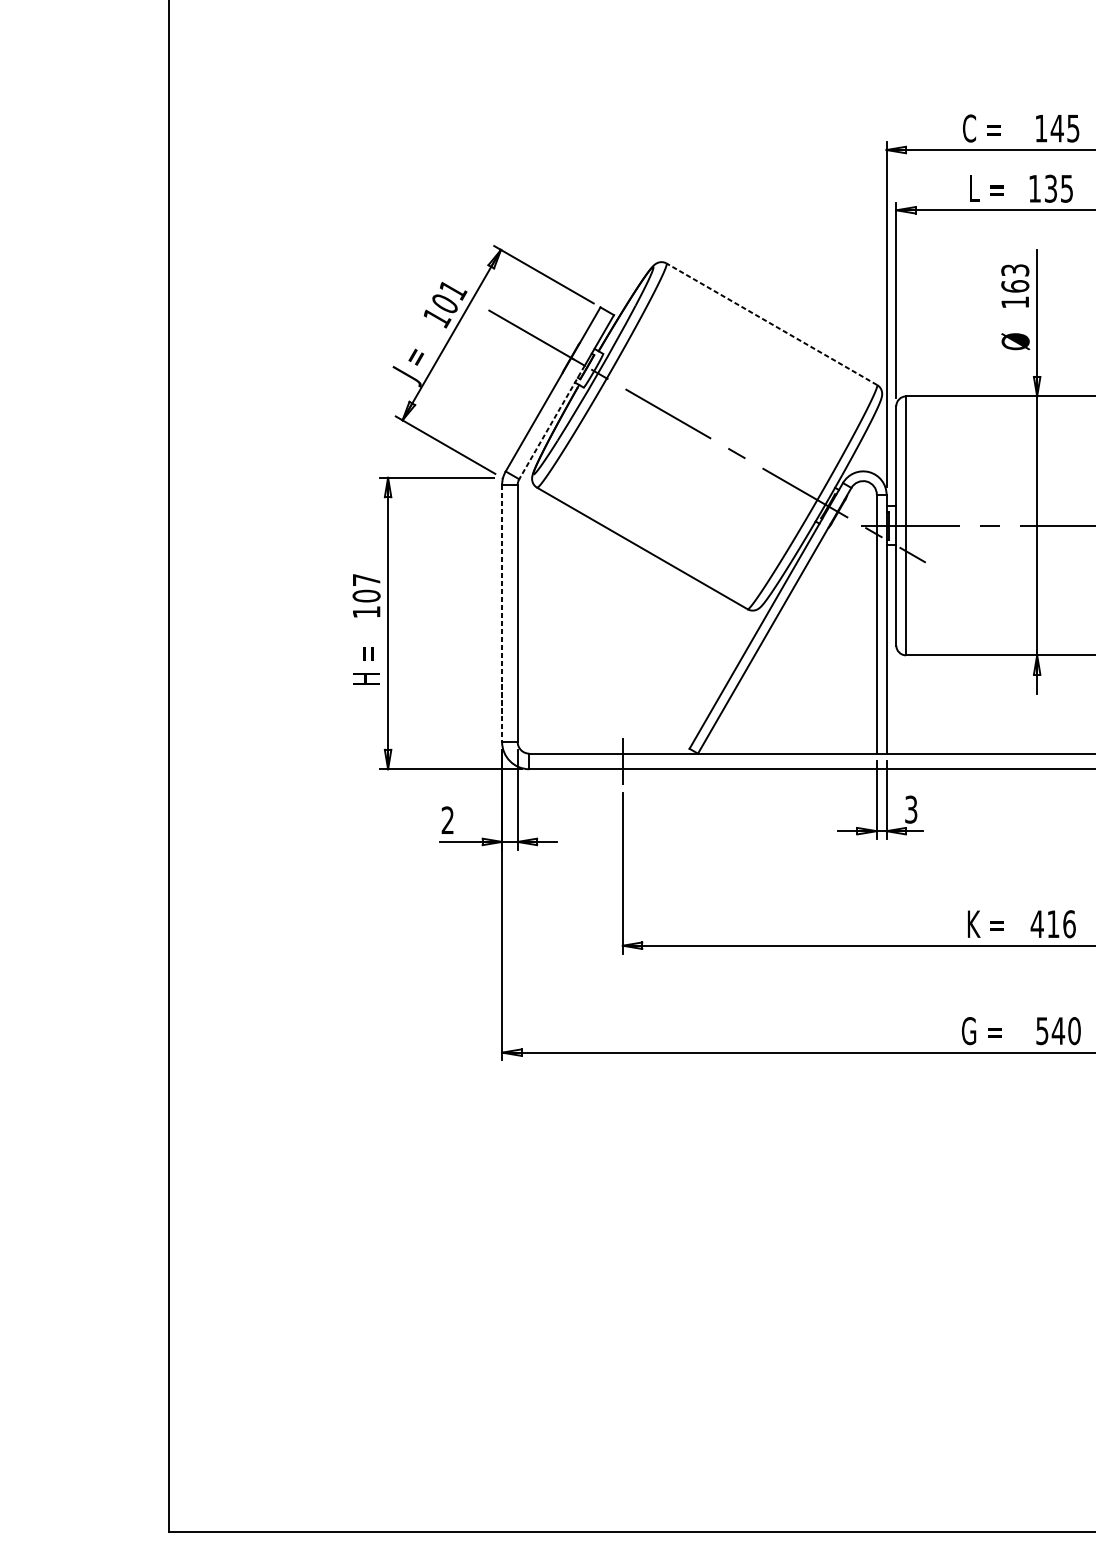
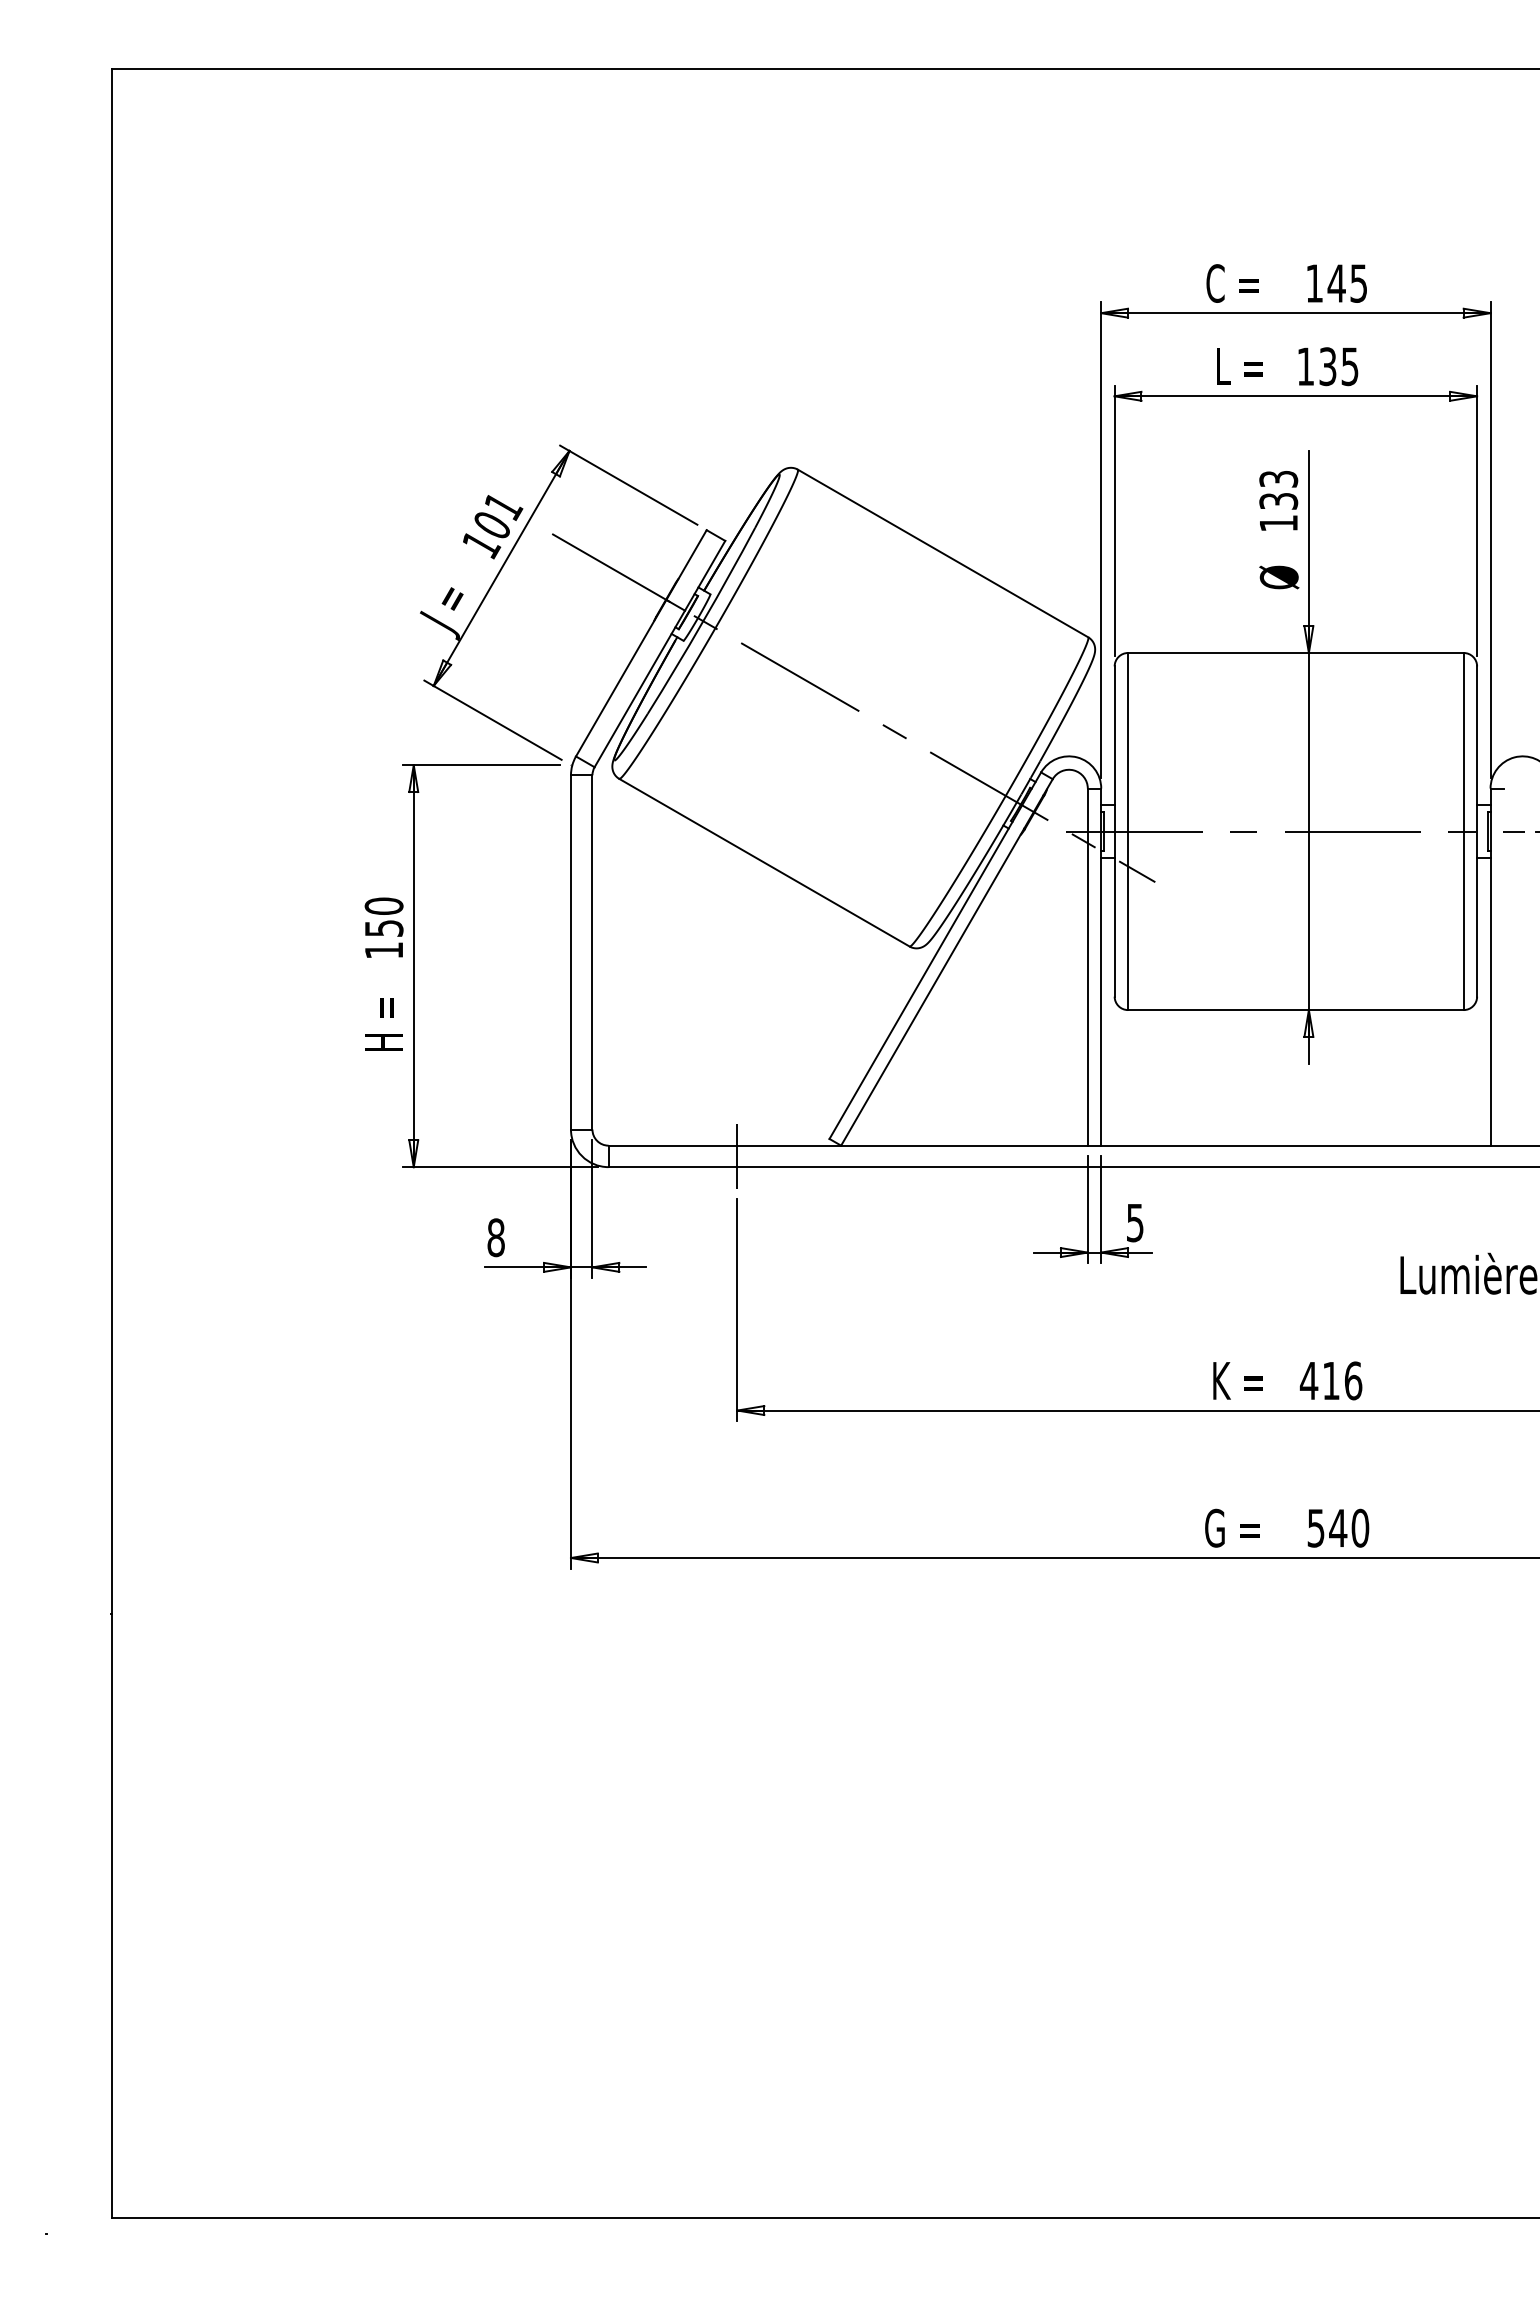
text: (1015, 285) -> (1278, 500), 163 -> 133
line: (772, 324) -> (943, 553), dashed -> solid
line: (551, 422) -> (639, 689), dashed -> solid
text: (366, 588) -> (383, 917), 107 -> 150
line: (501, 613) -> (570, 952), dashed -> solid
text: (911, 809) -> (1135, 1222), 3 -> 5
text: (447, 820) -> (495, 1237), 2 -> 8

